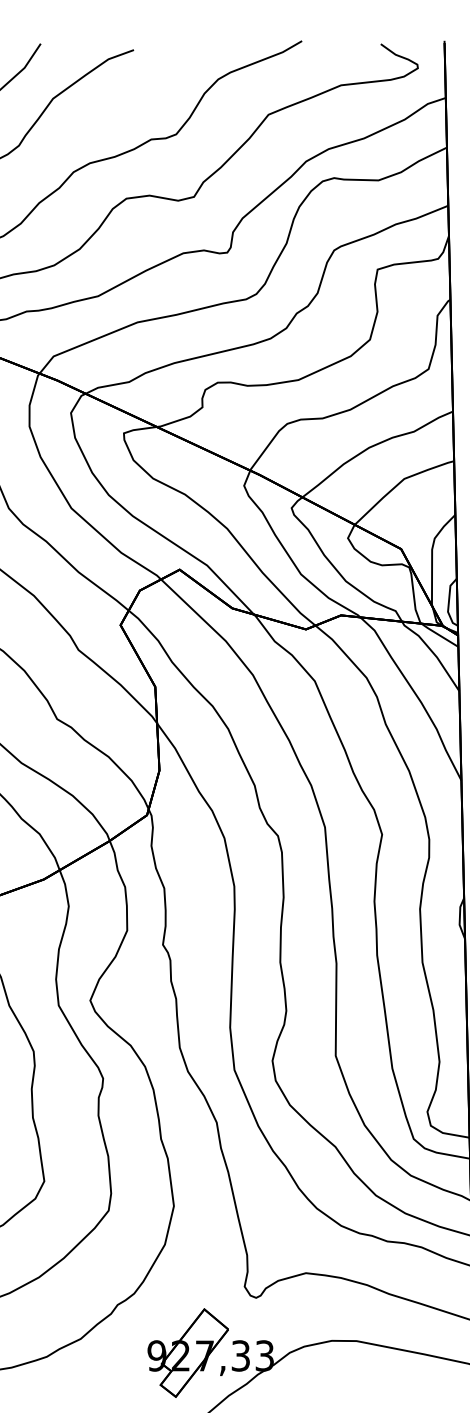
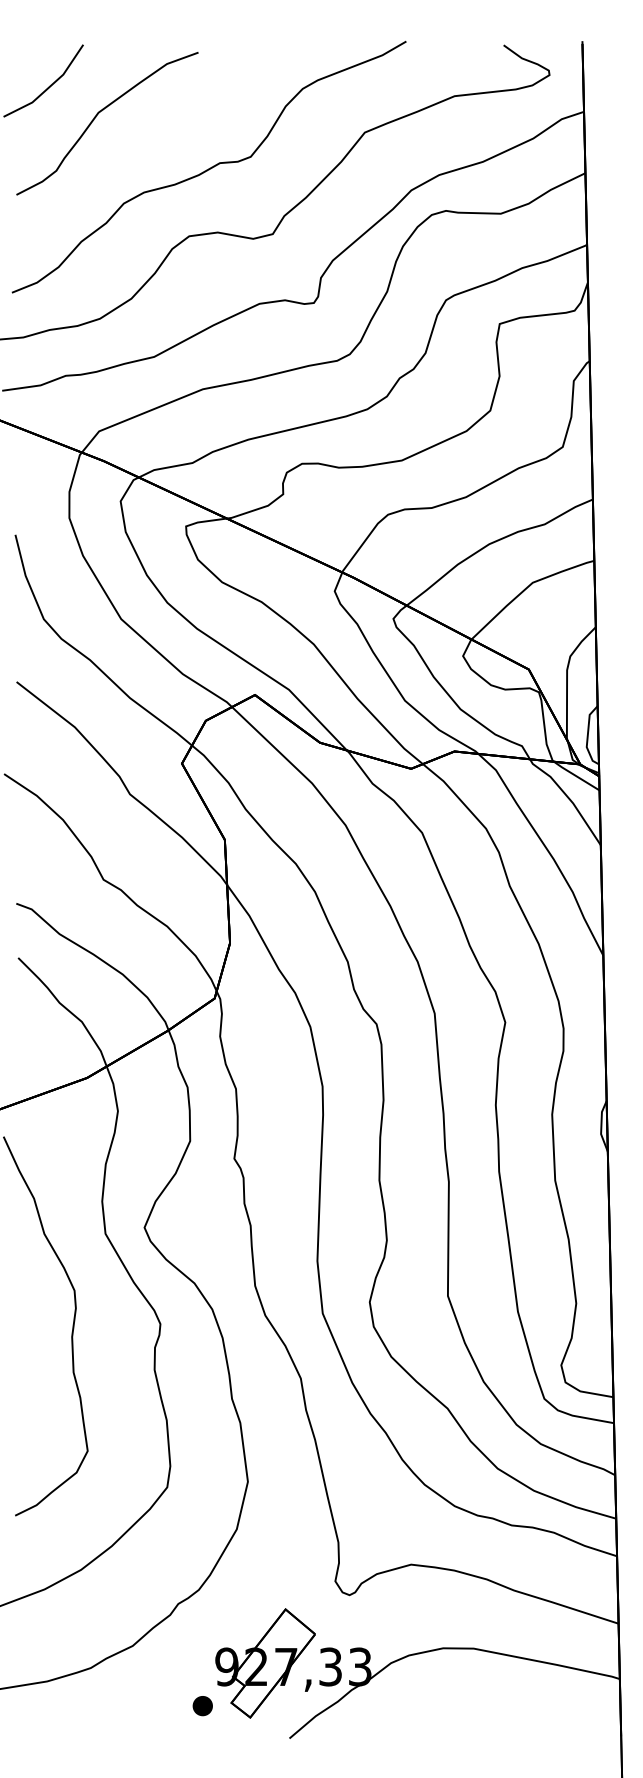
part: (137, 1387) -> (202, 1706), added

